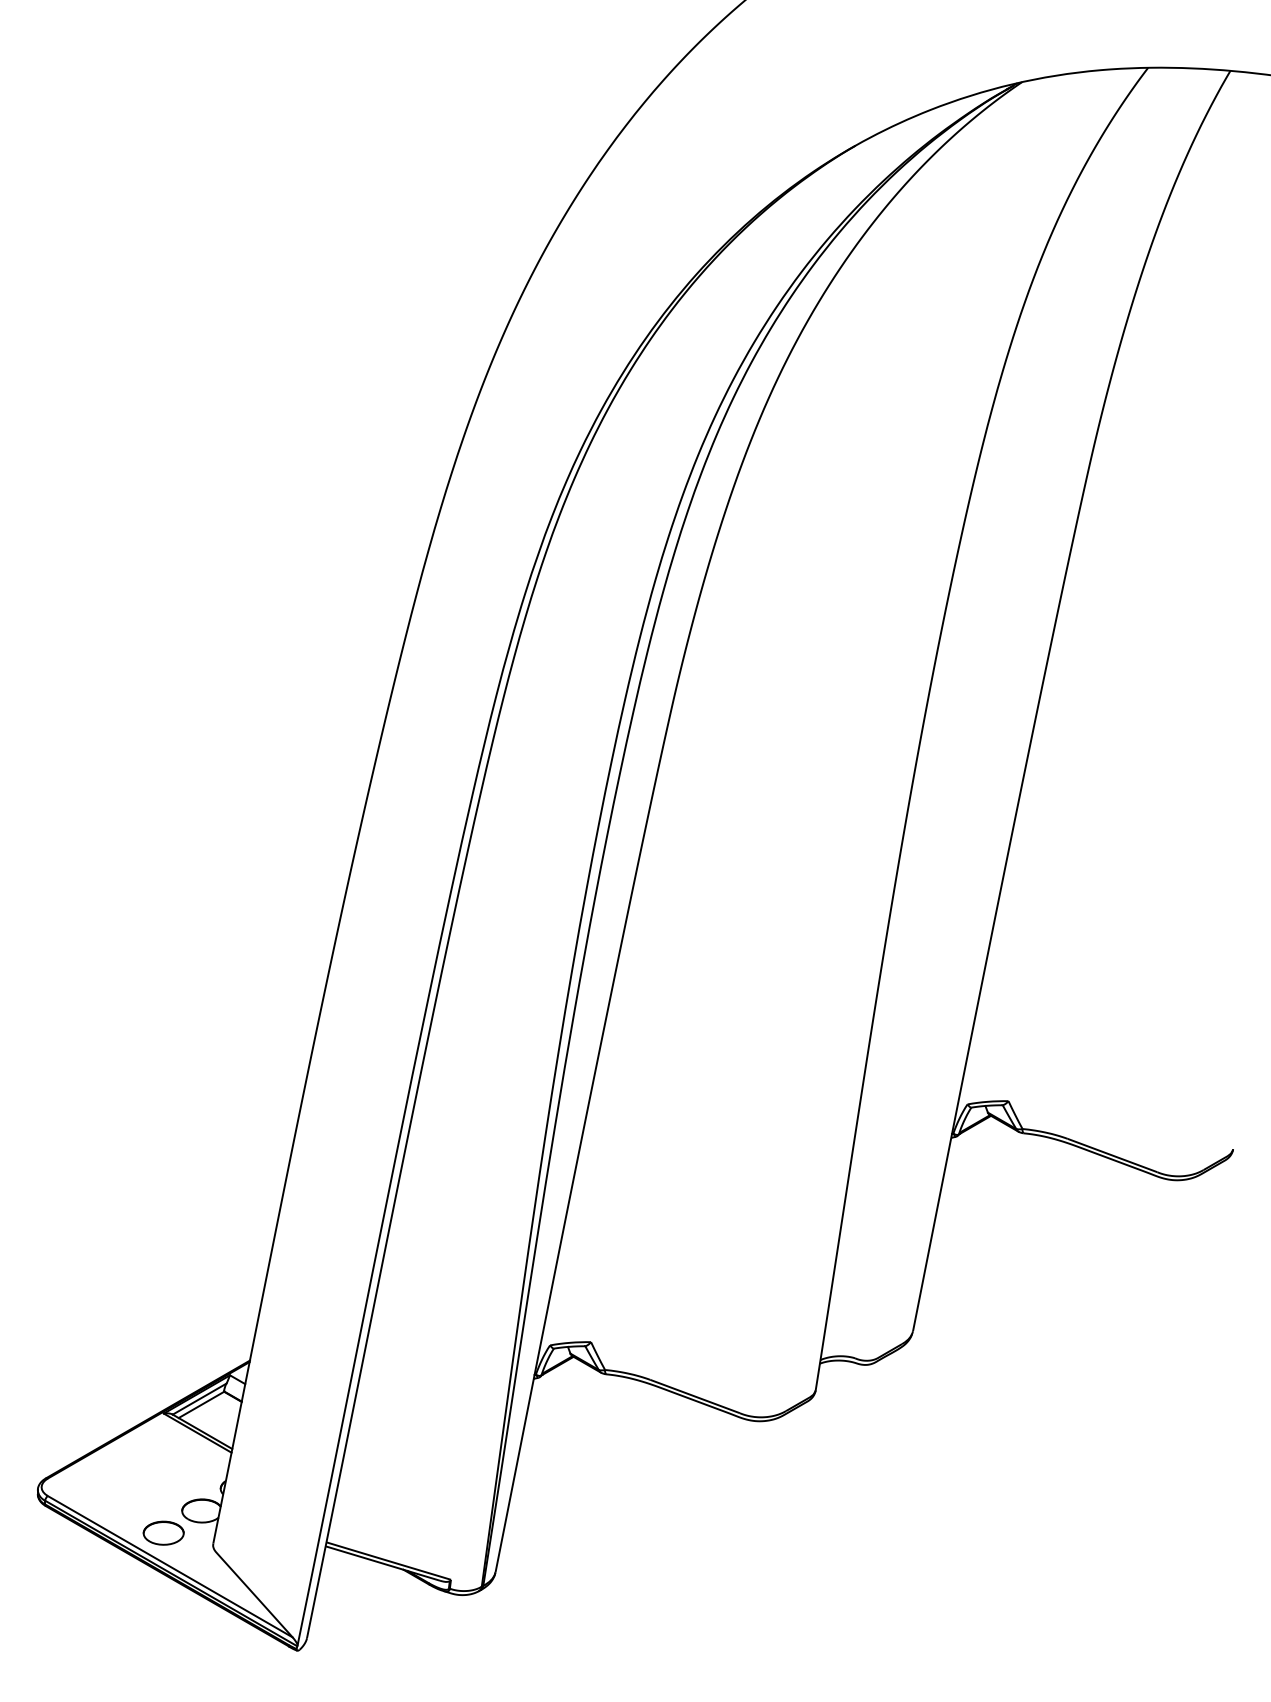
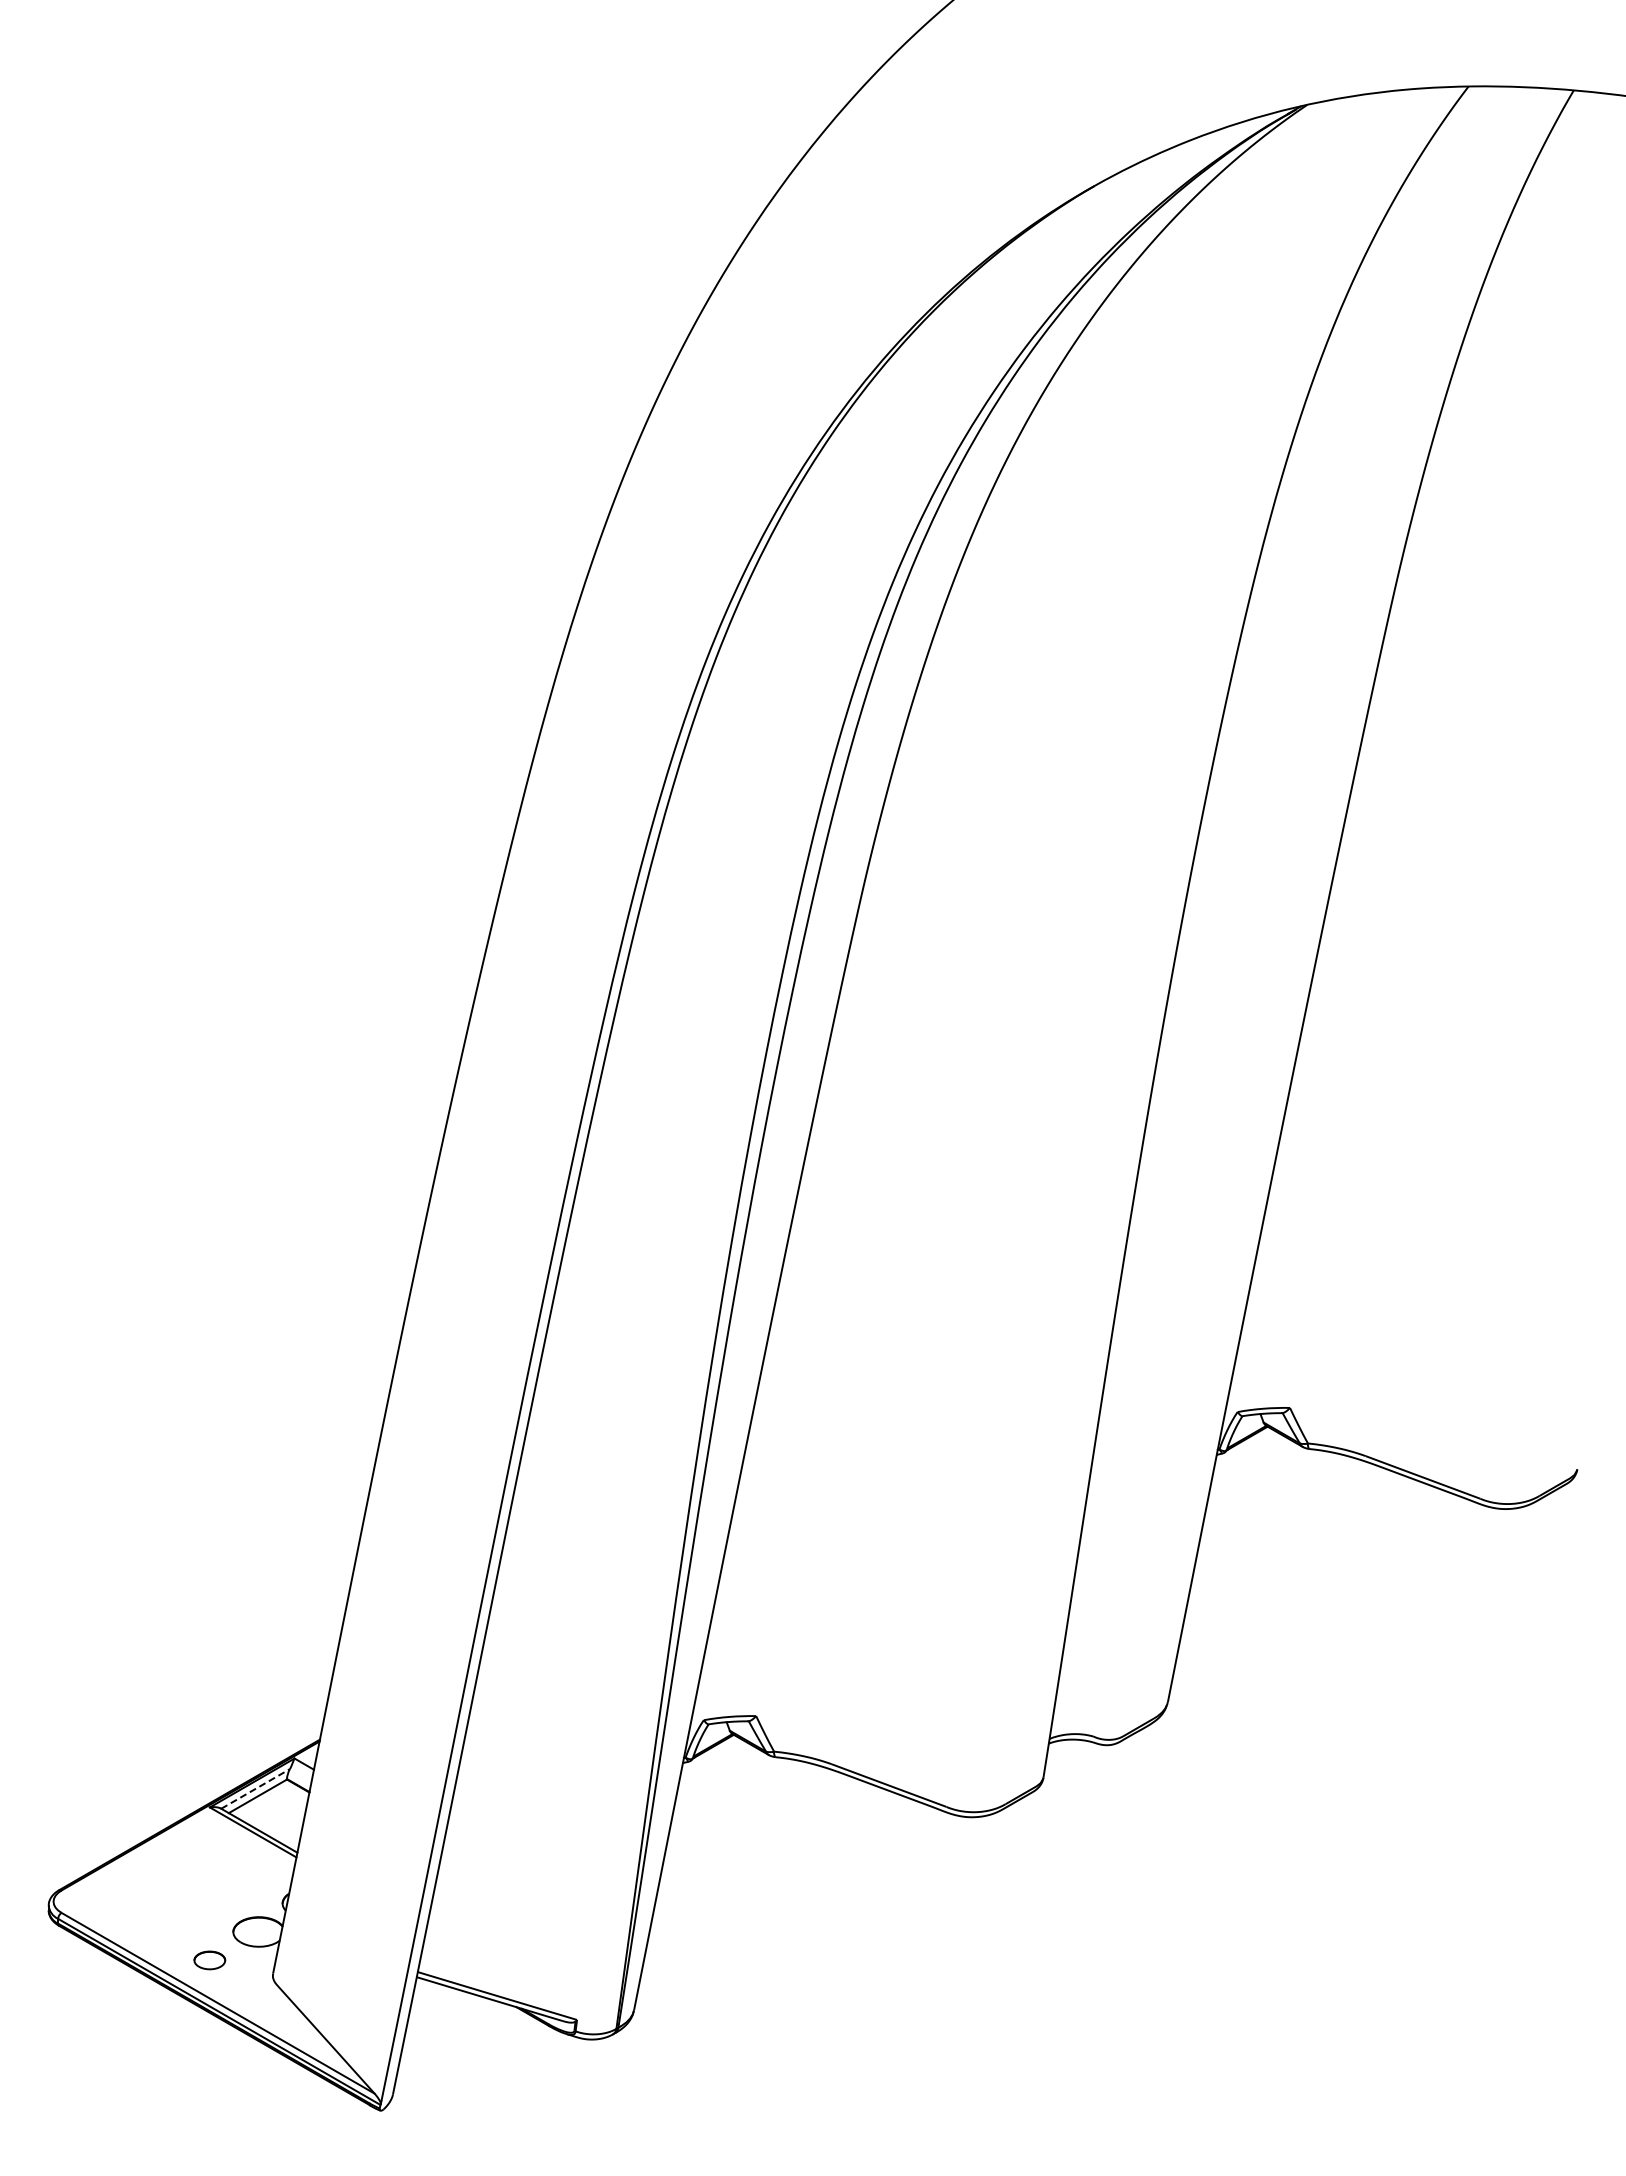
line: (199, 1398) -> (255, 1788), solid -> dashed
part: (163, 1533) -> (209, 1960), size x0.6

